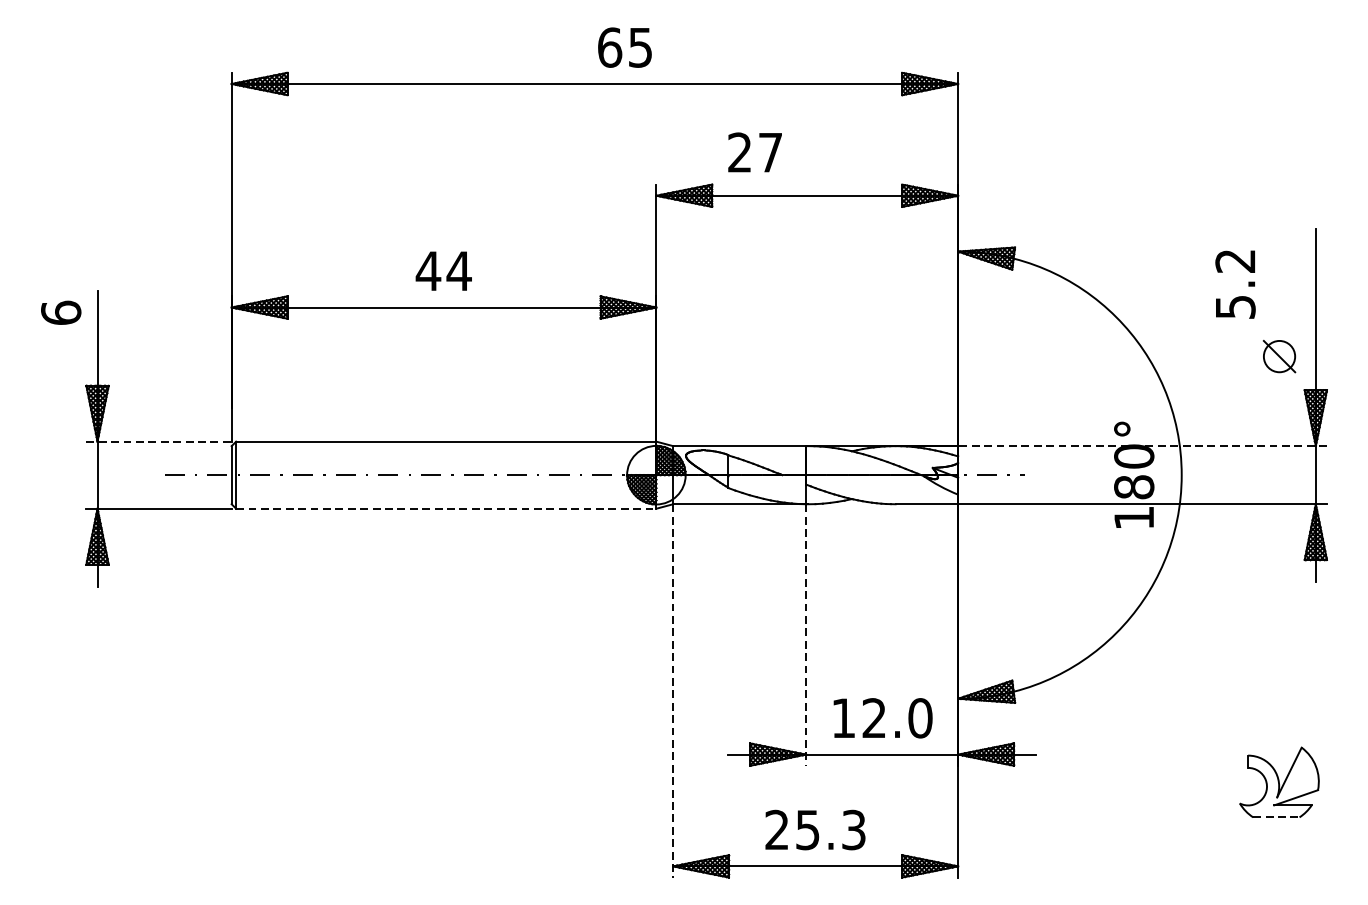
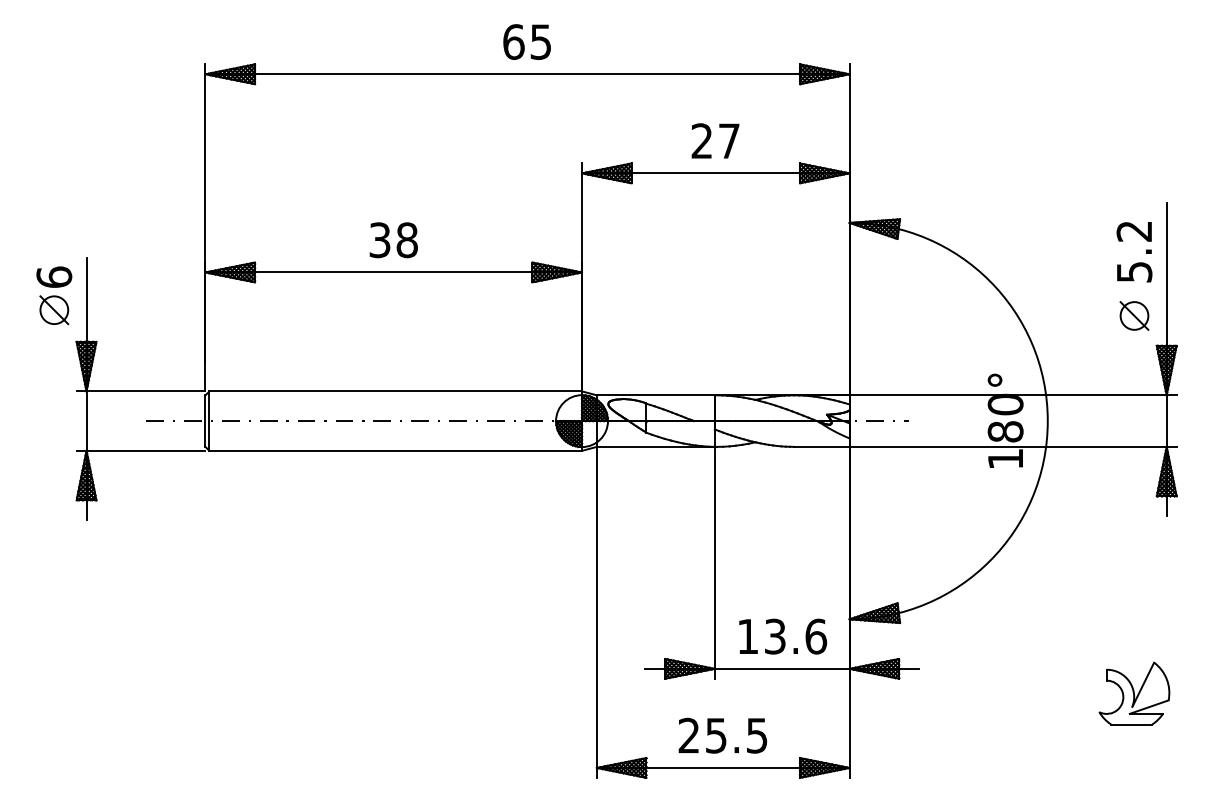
text: (624, 47) -> (526, 41), moved
text: (755, 151) -> (715, 140), moved
text: (443, 271) -> (393, 240), 44 -> 38
text: (1235, 285) -> (1134, 252), moved
part: (61, 350) -> (54, 310), added
line: (159, 441) -> (141, 391), dashed -> solid
line: (1143, 446) -> (1013, 395), dashed -> solid
line: (447, 508) -> (396, 450), dashed -> solid
line: (805, 634) -> (714, 562), dashed -> solid
line: (672, 691) -> (596, 612), dashed -> solid
text: (898, 718) -> (796, 636), 12.0 -> 13.6
line: (1276, 817) -> (1131, 724), dashed -> solid
text: (854, 828) -> (757, 734), 25.3 -> 25.5

